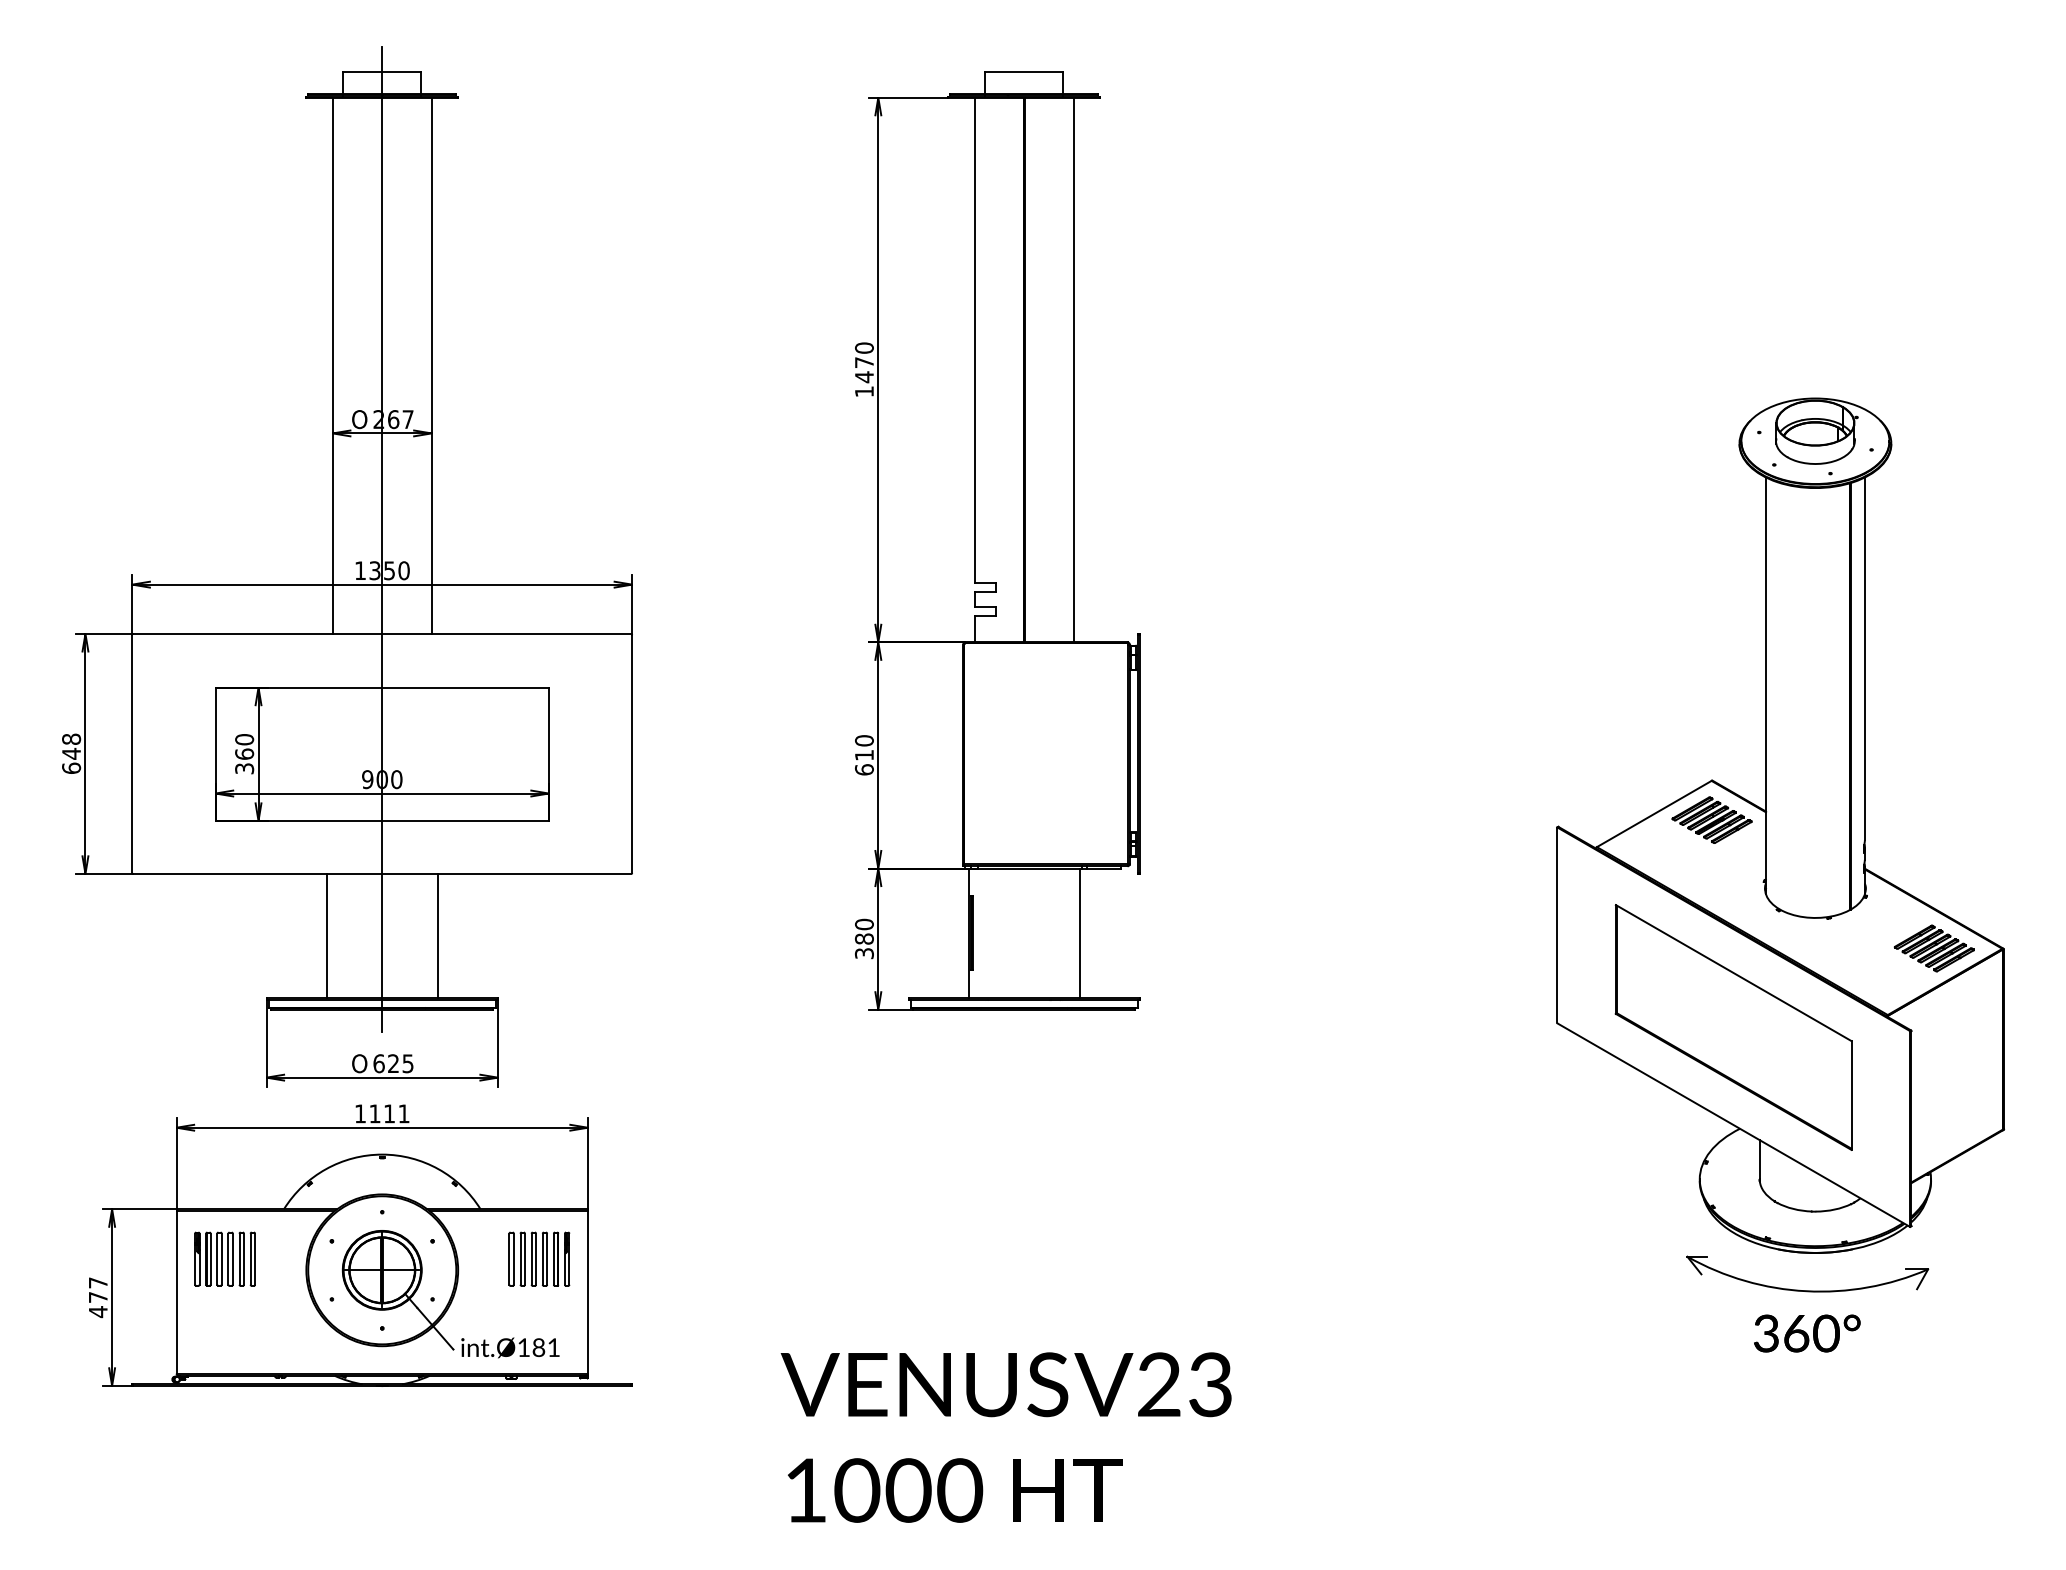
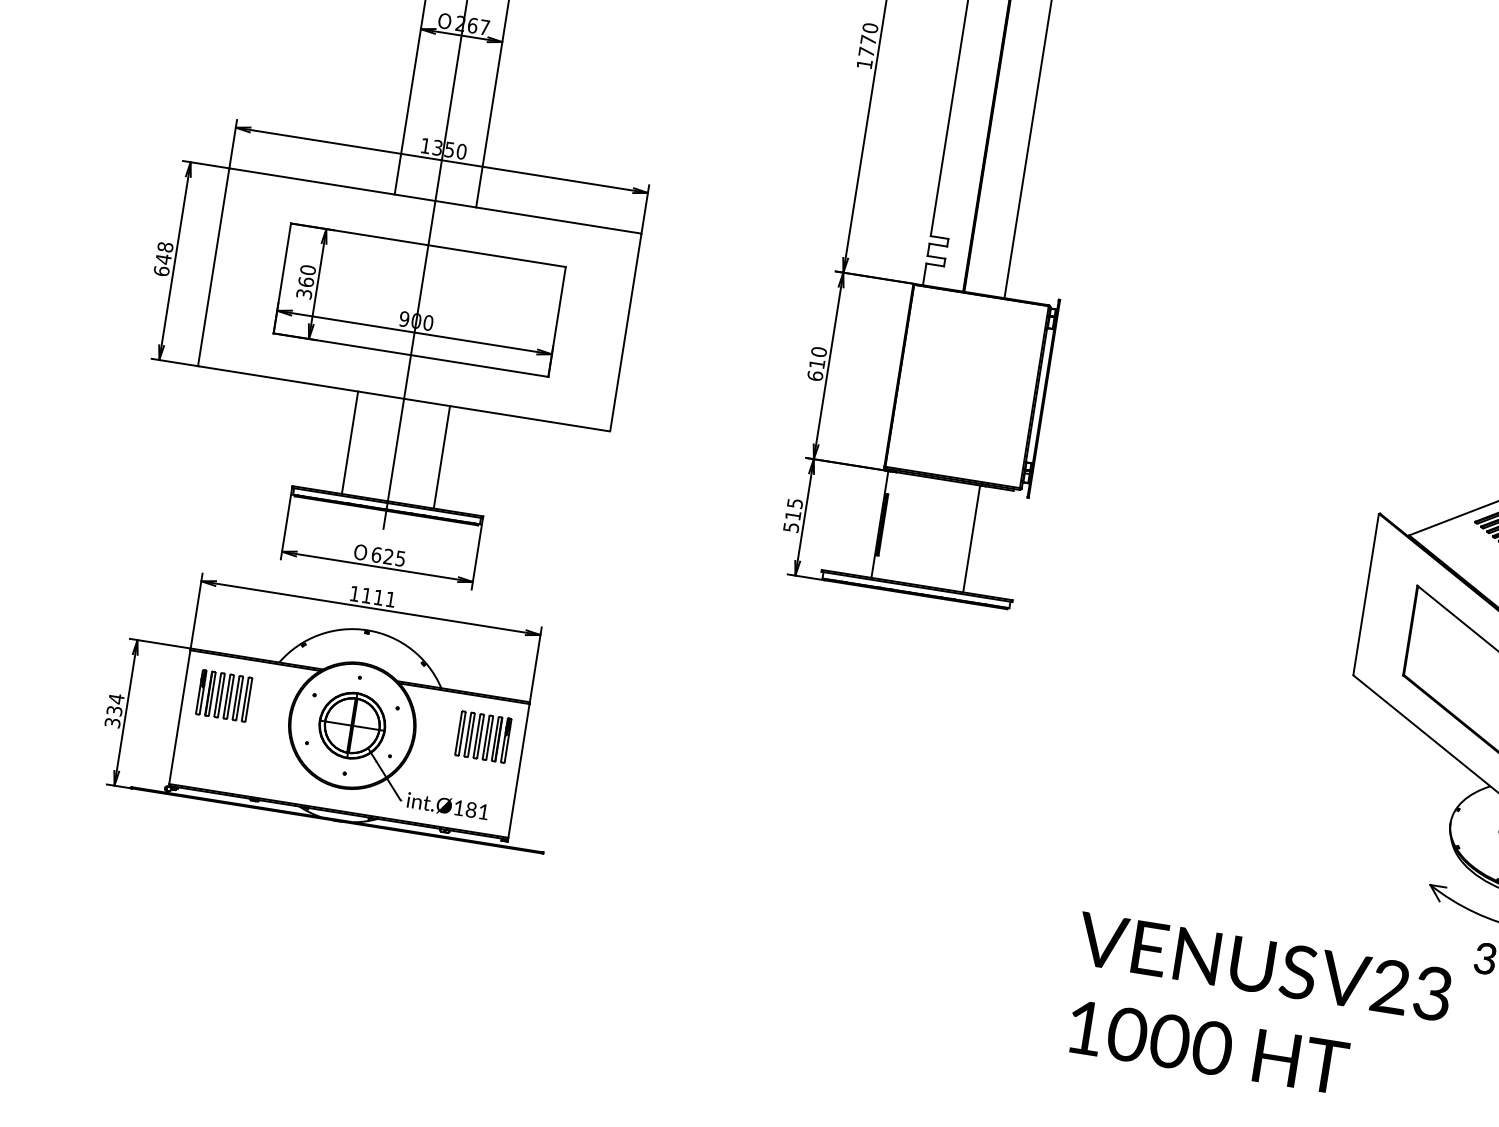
text: (864, 377) -> (866, 52), 1470 -> 1770
text: (863, 938) -> (792, 514), 380 -> 515
text: (97, 1297) -> (113, 710), 477 -> 334
text: (1005, 1437) -> (1256, 1010), moved

